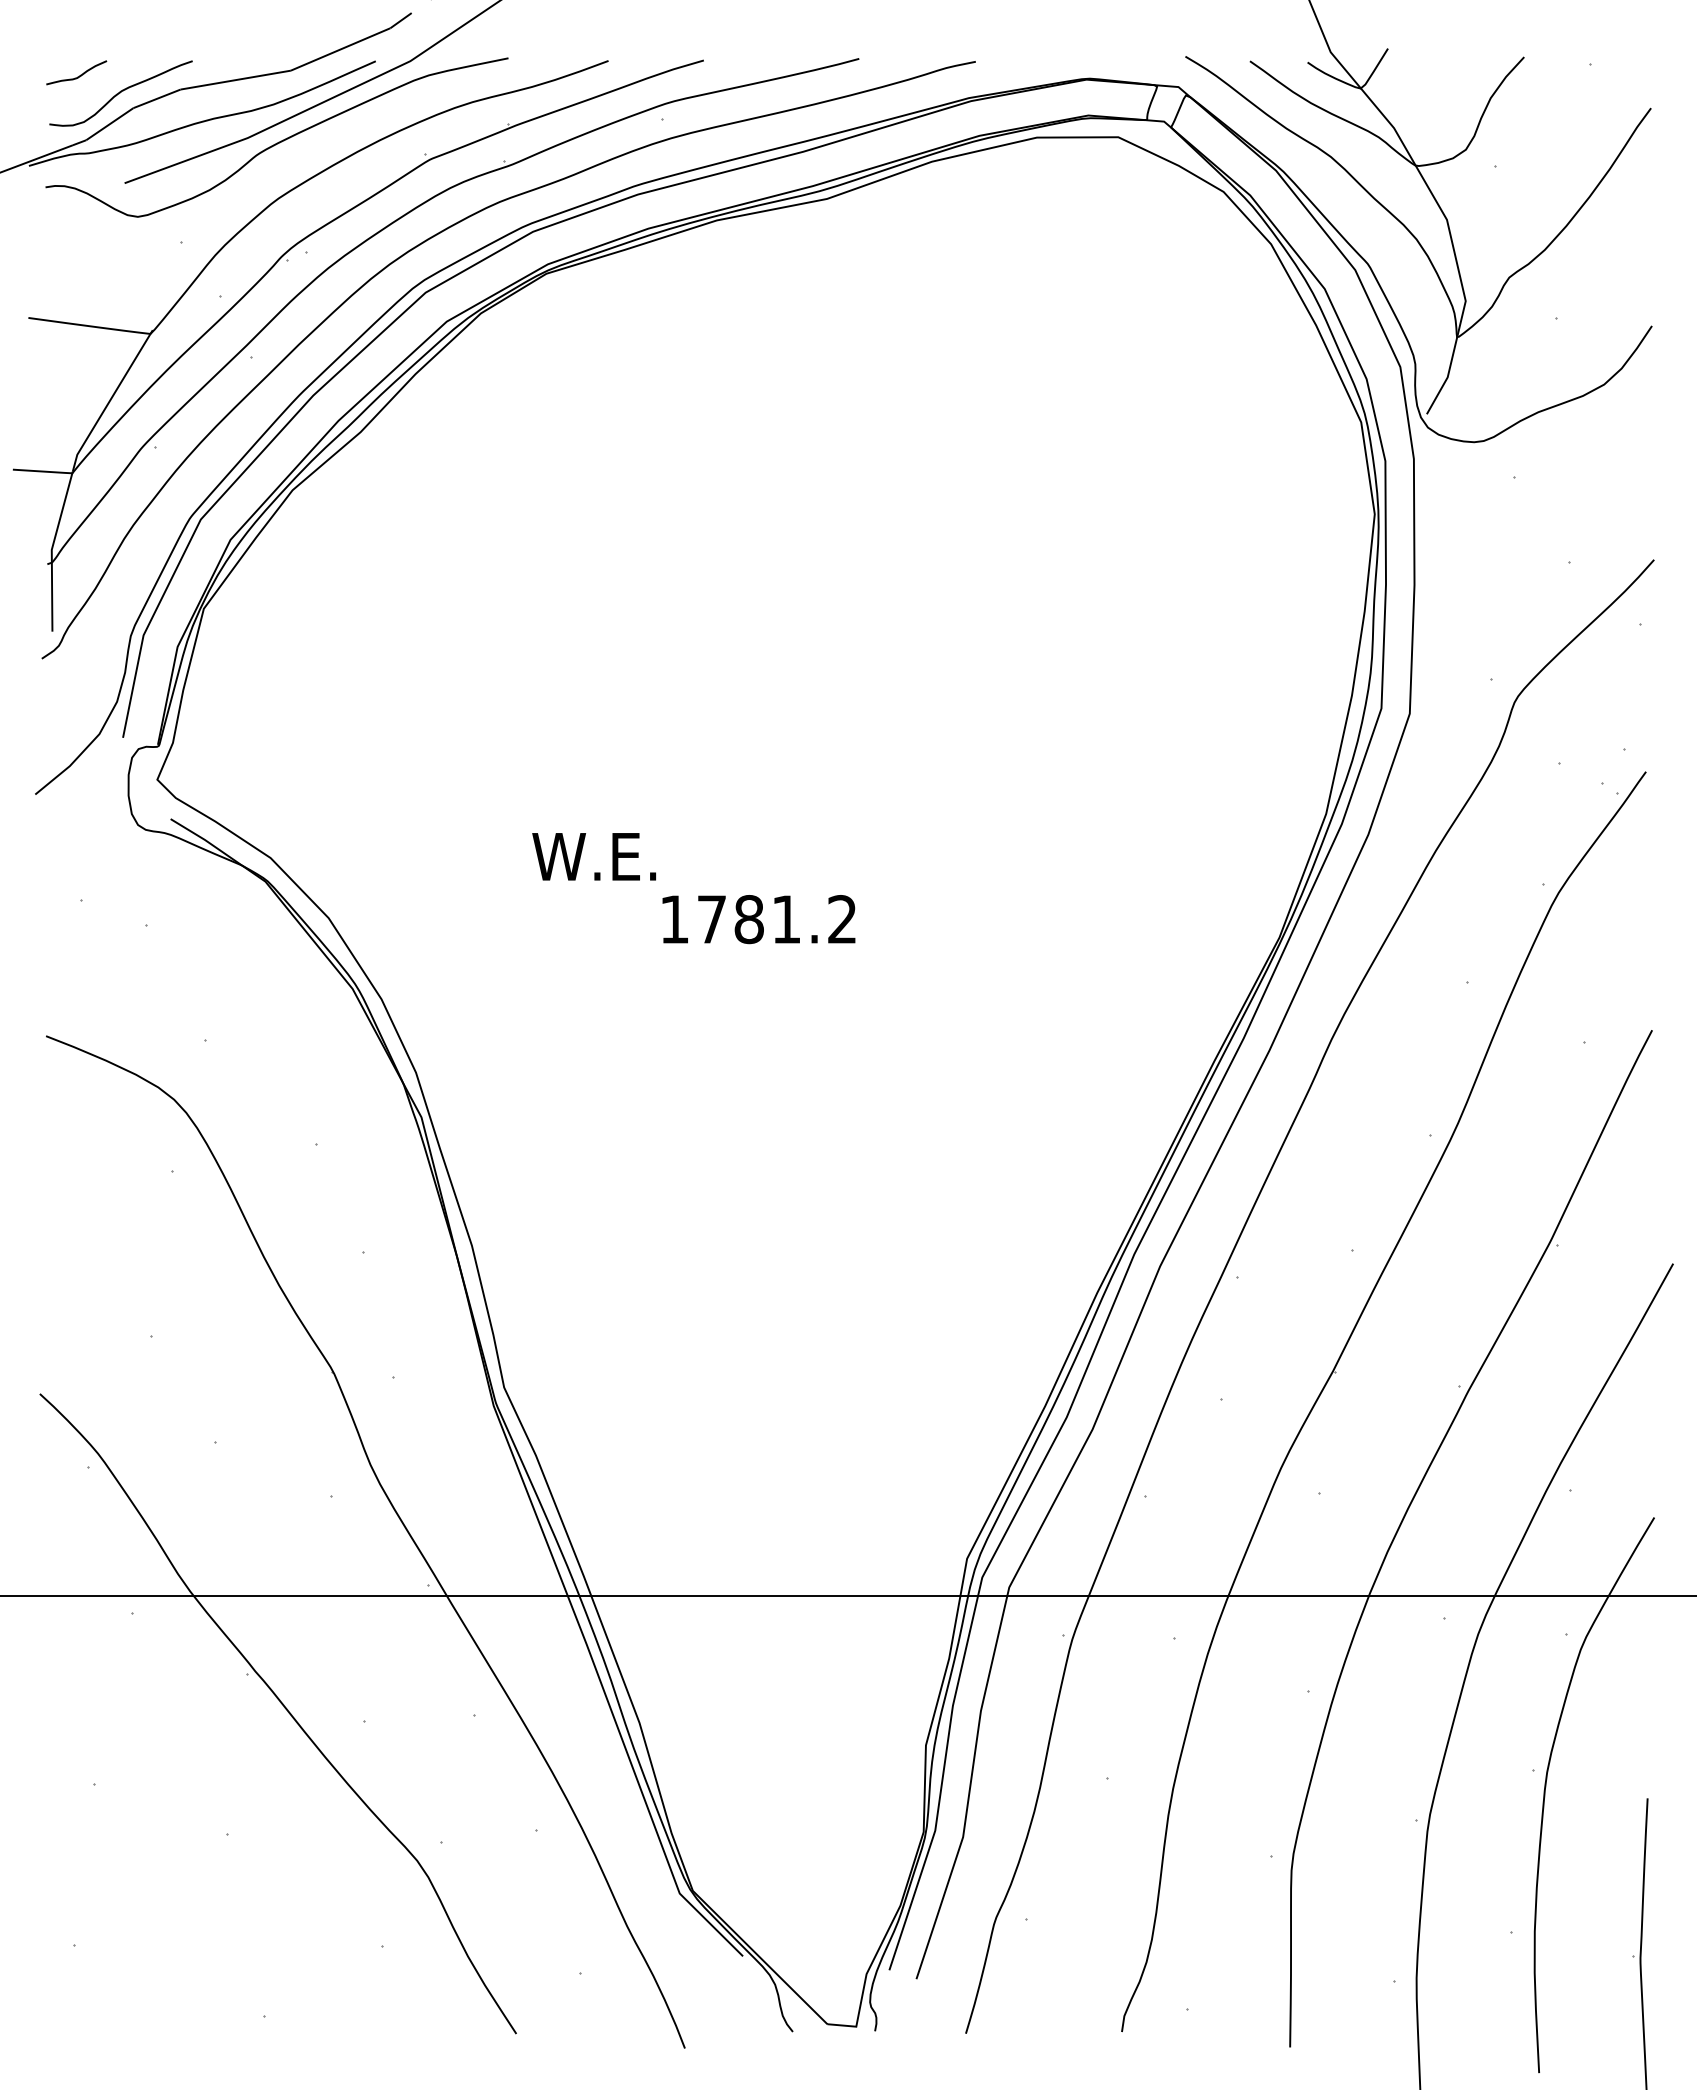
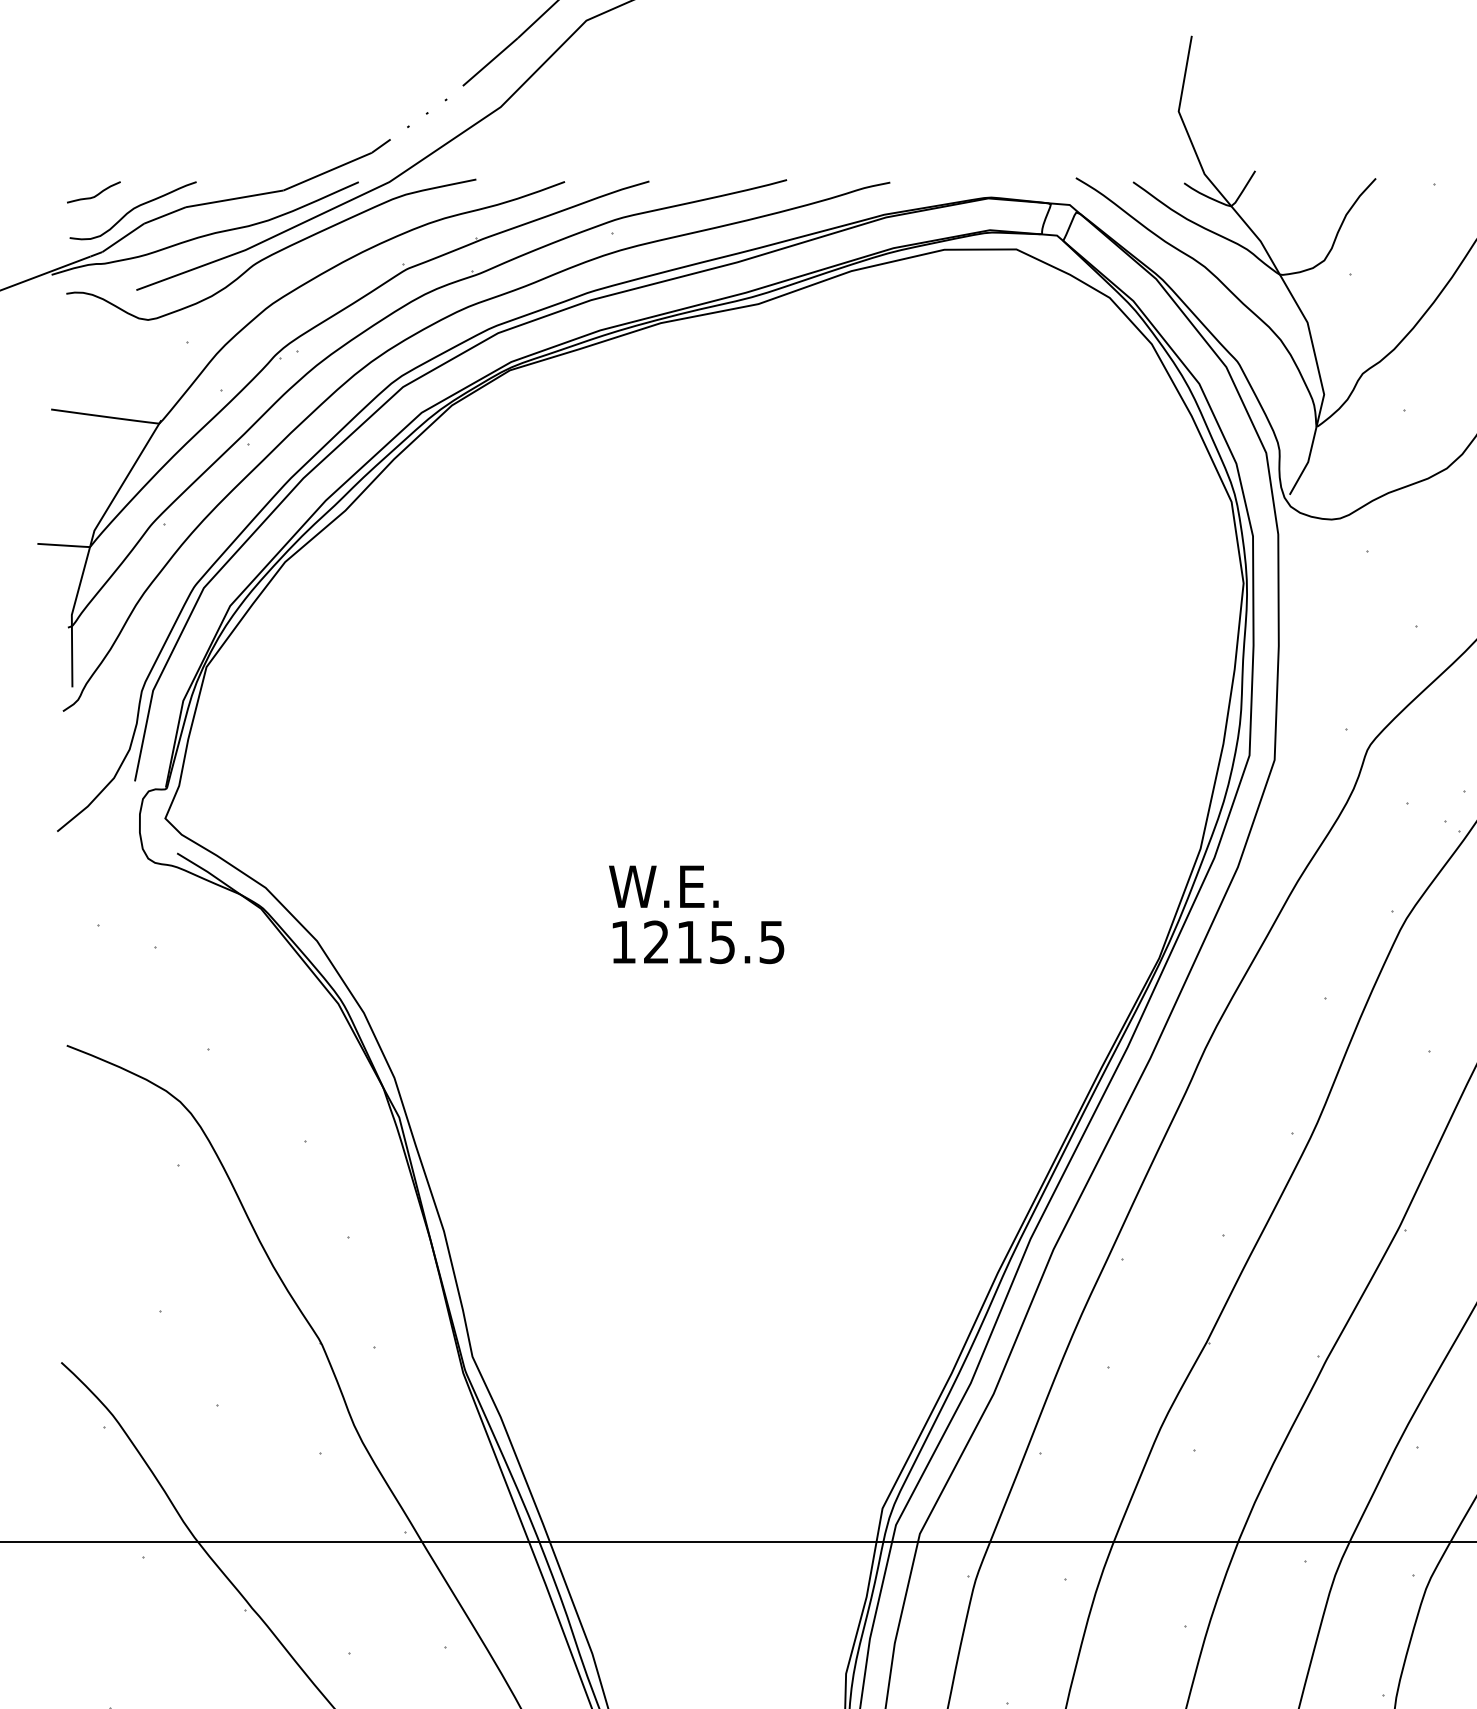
text: (593, 856) -> (663, 886), moved
text: (776, 919) -> (713, 942), 1781.2 -> 1215.5

